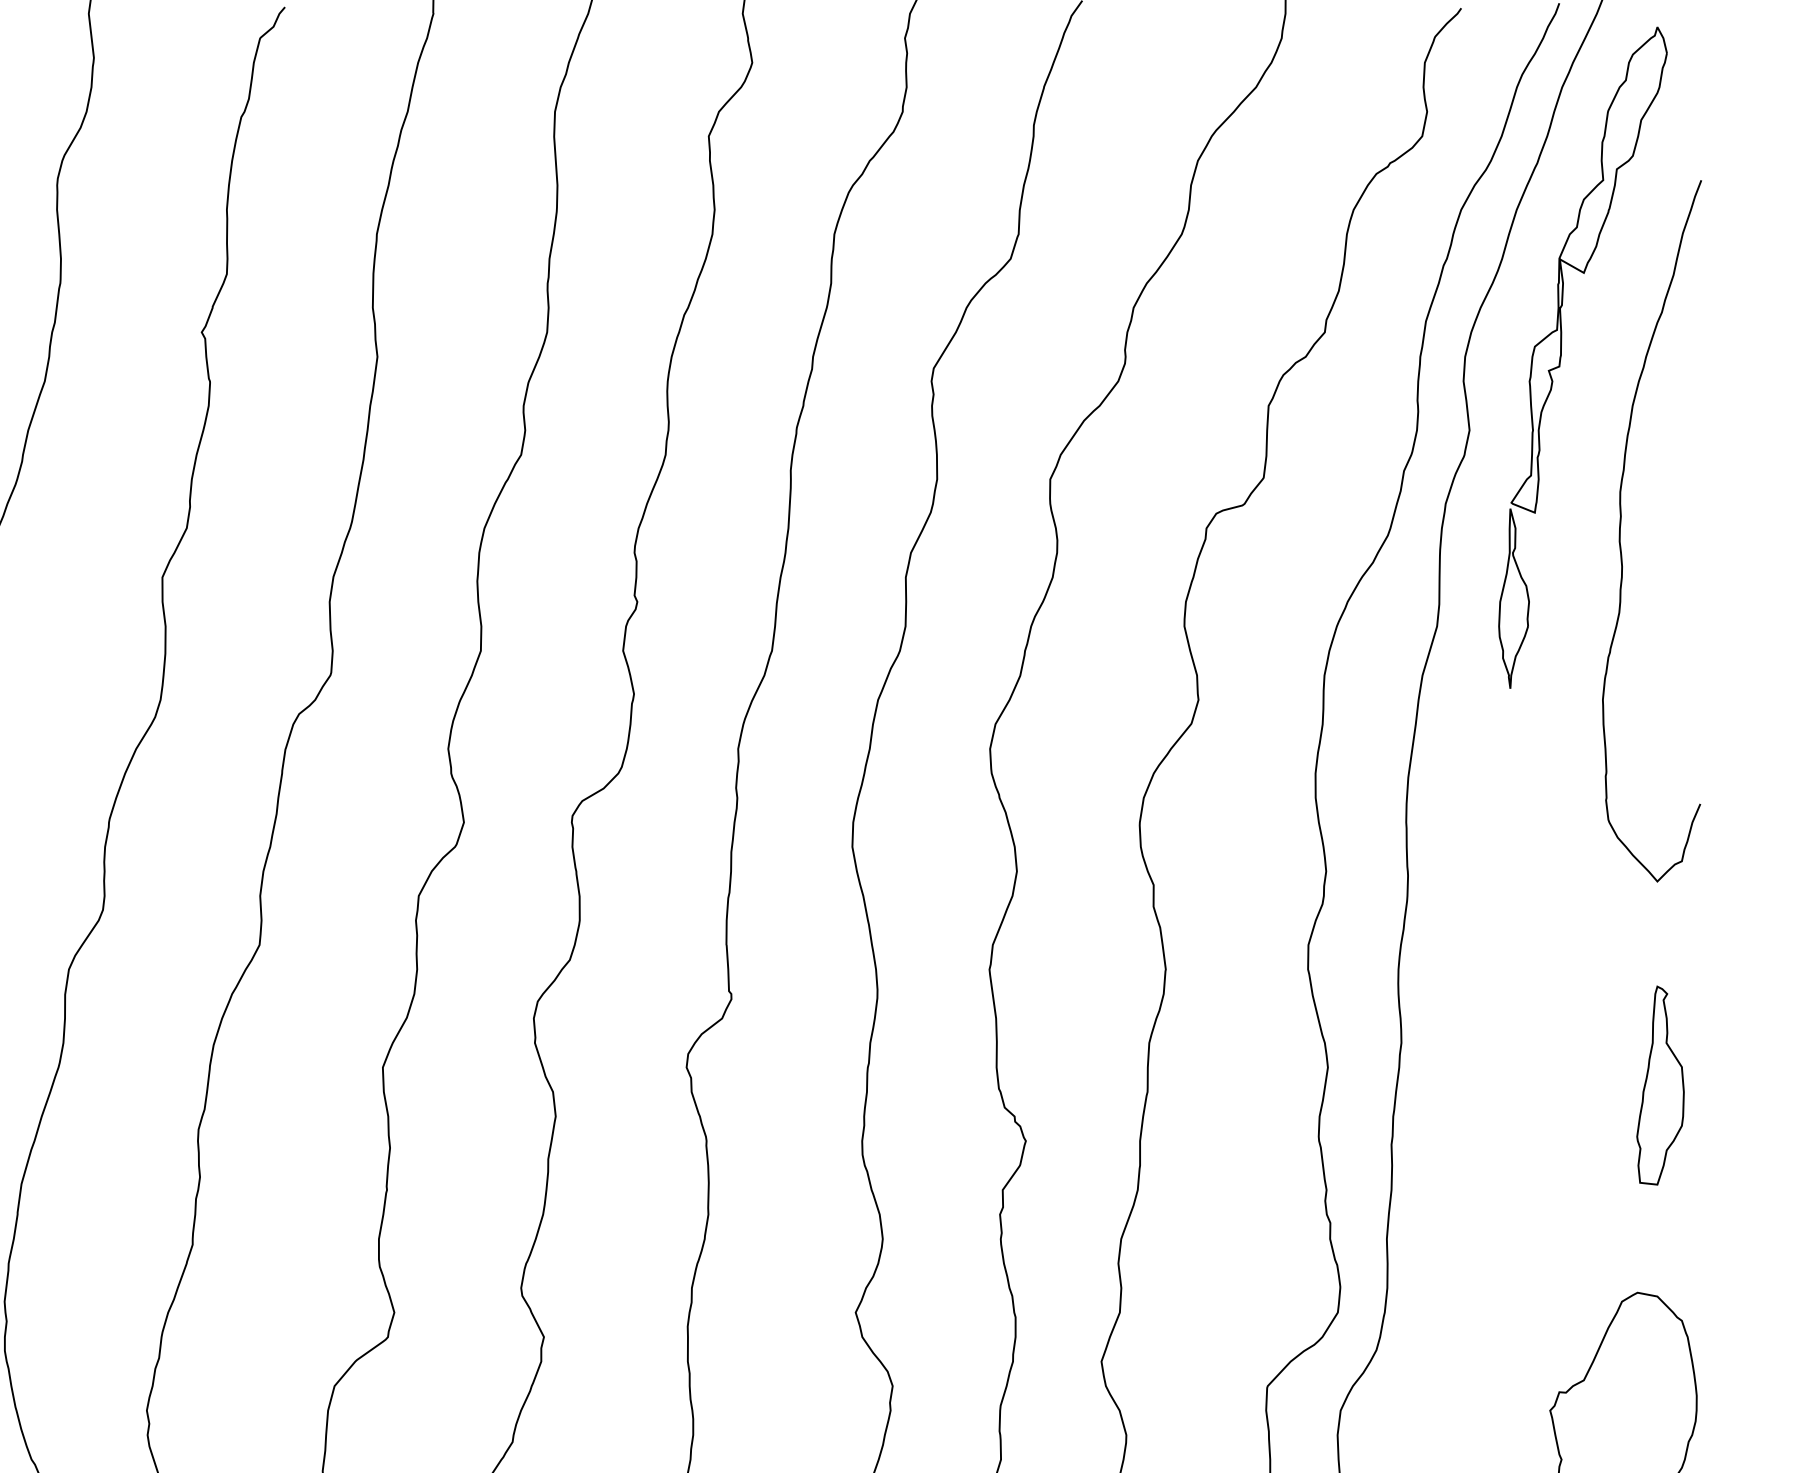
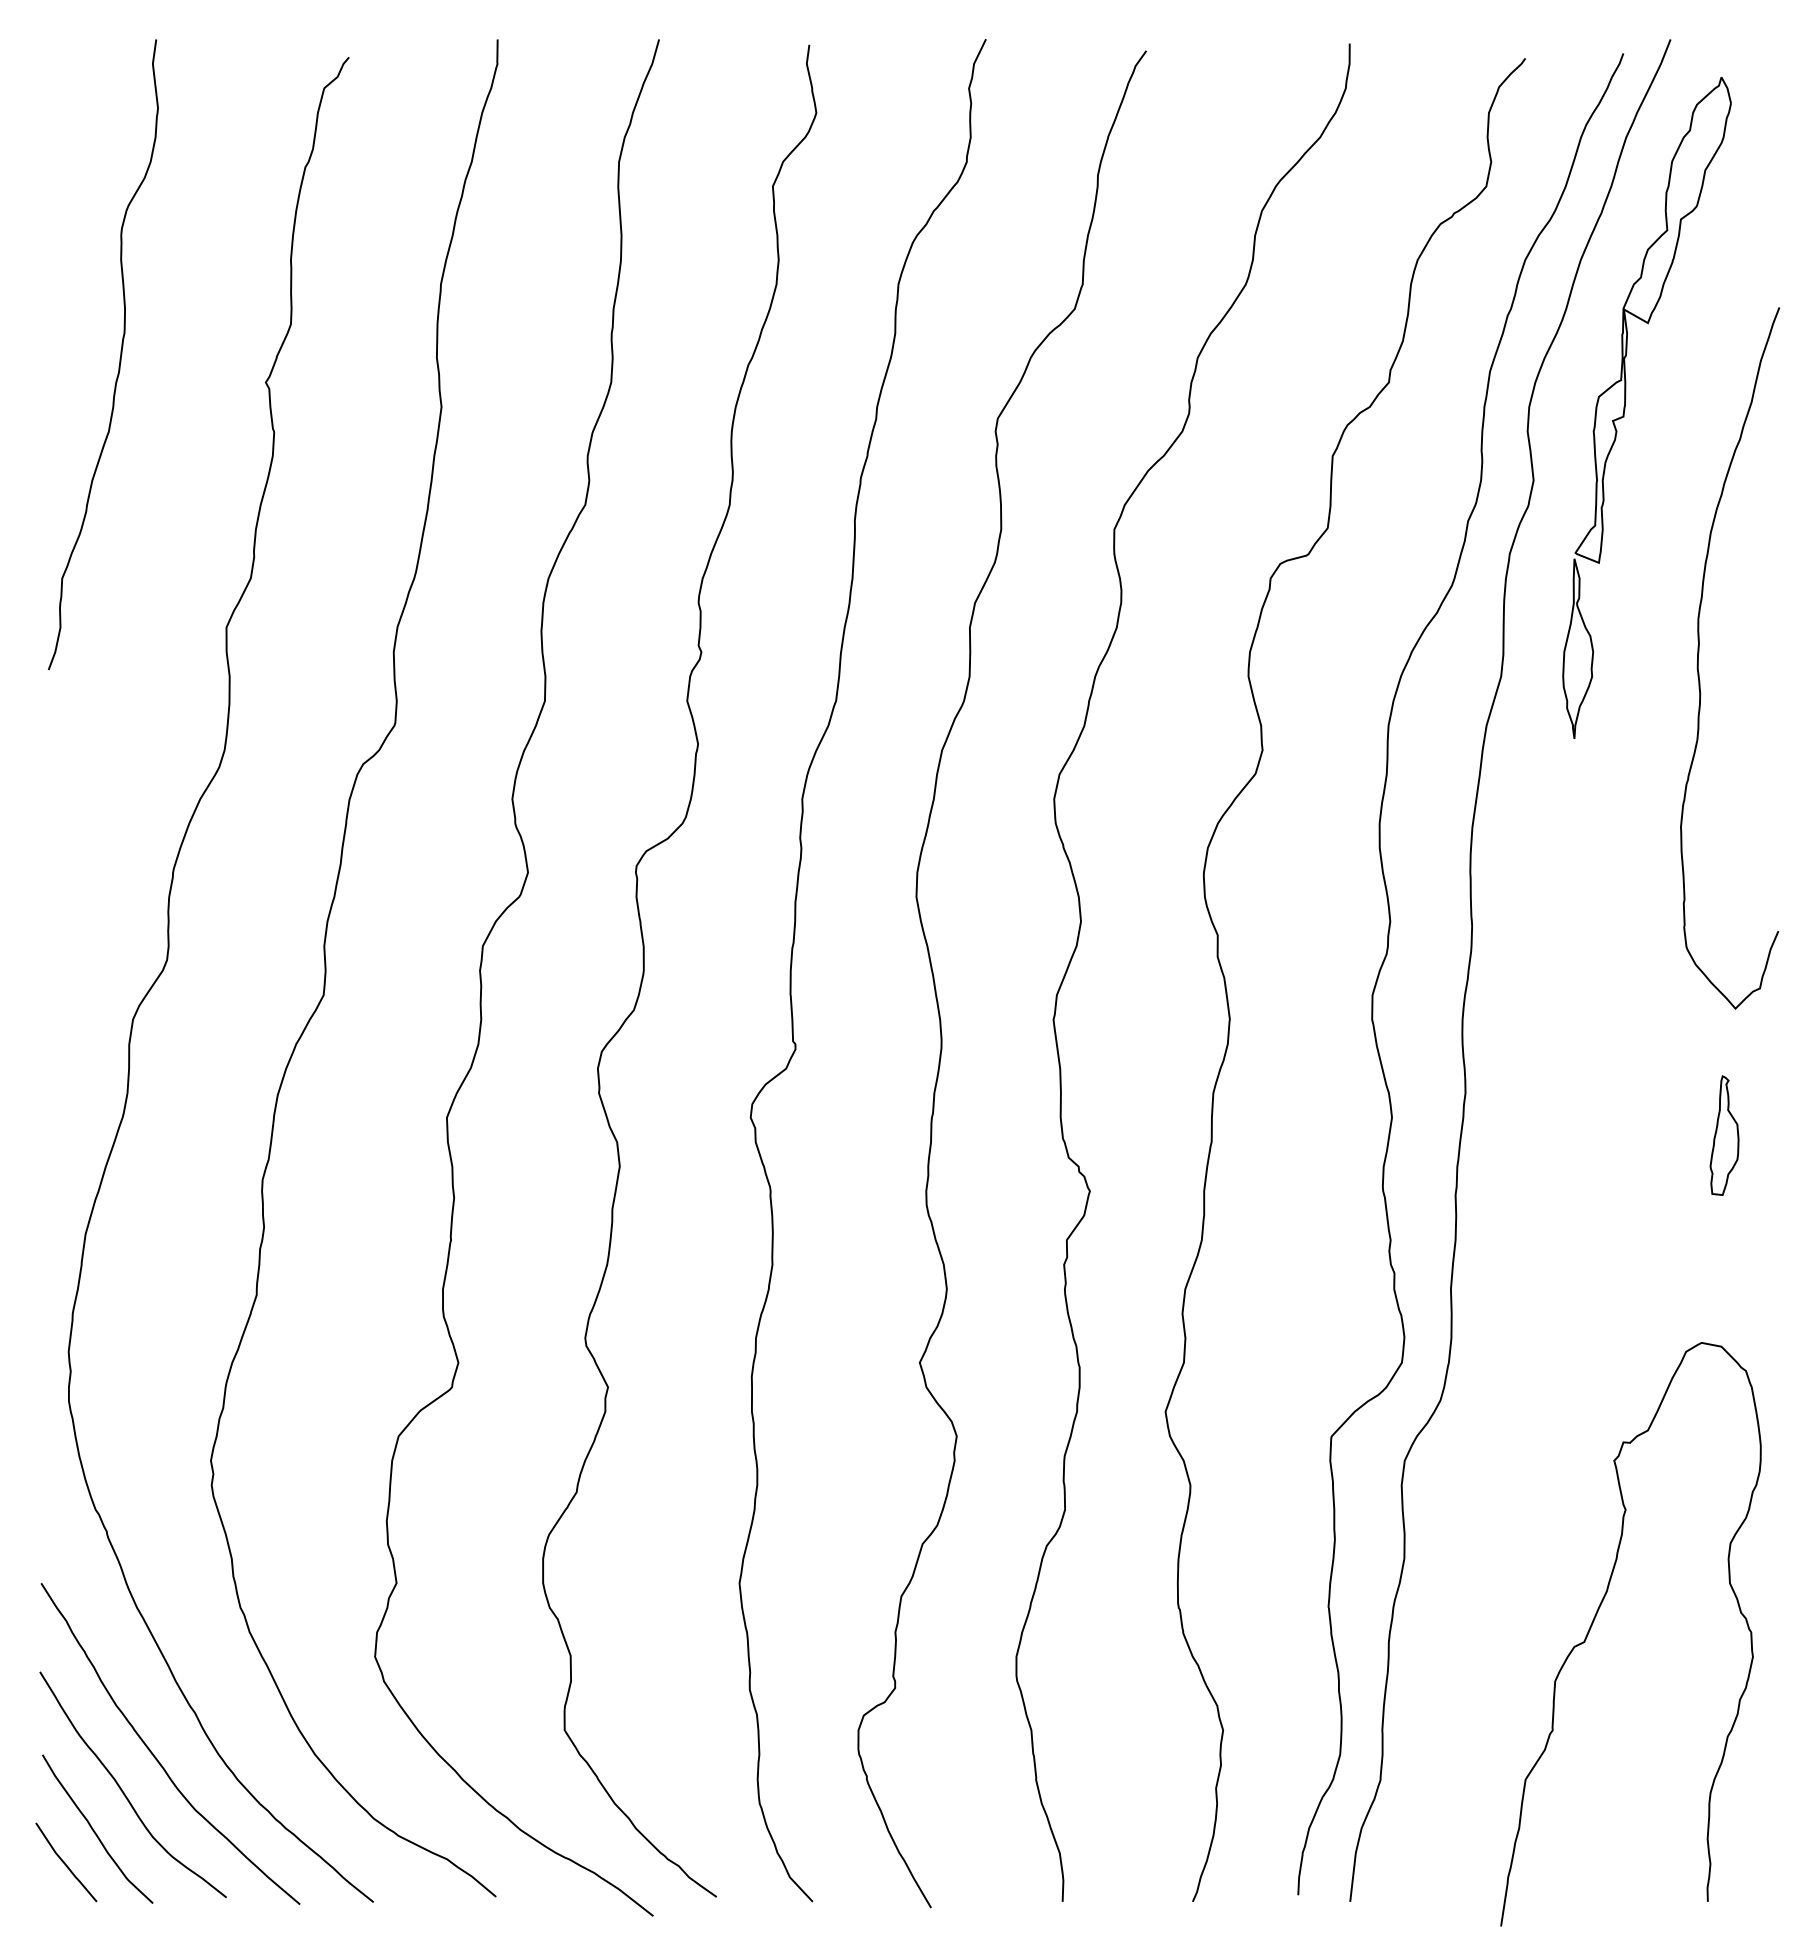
curve: (1621, 526) -> (1699, 653), moved
part: (1660, 1085) -> (1724, 1135), size x0.6

